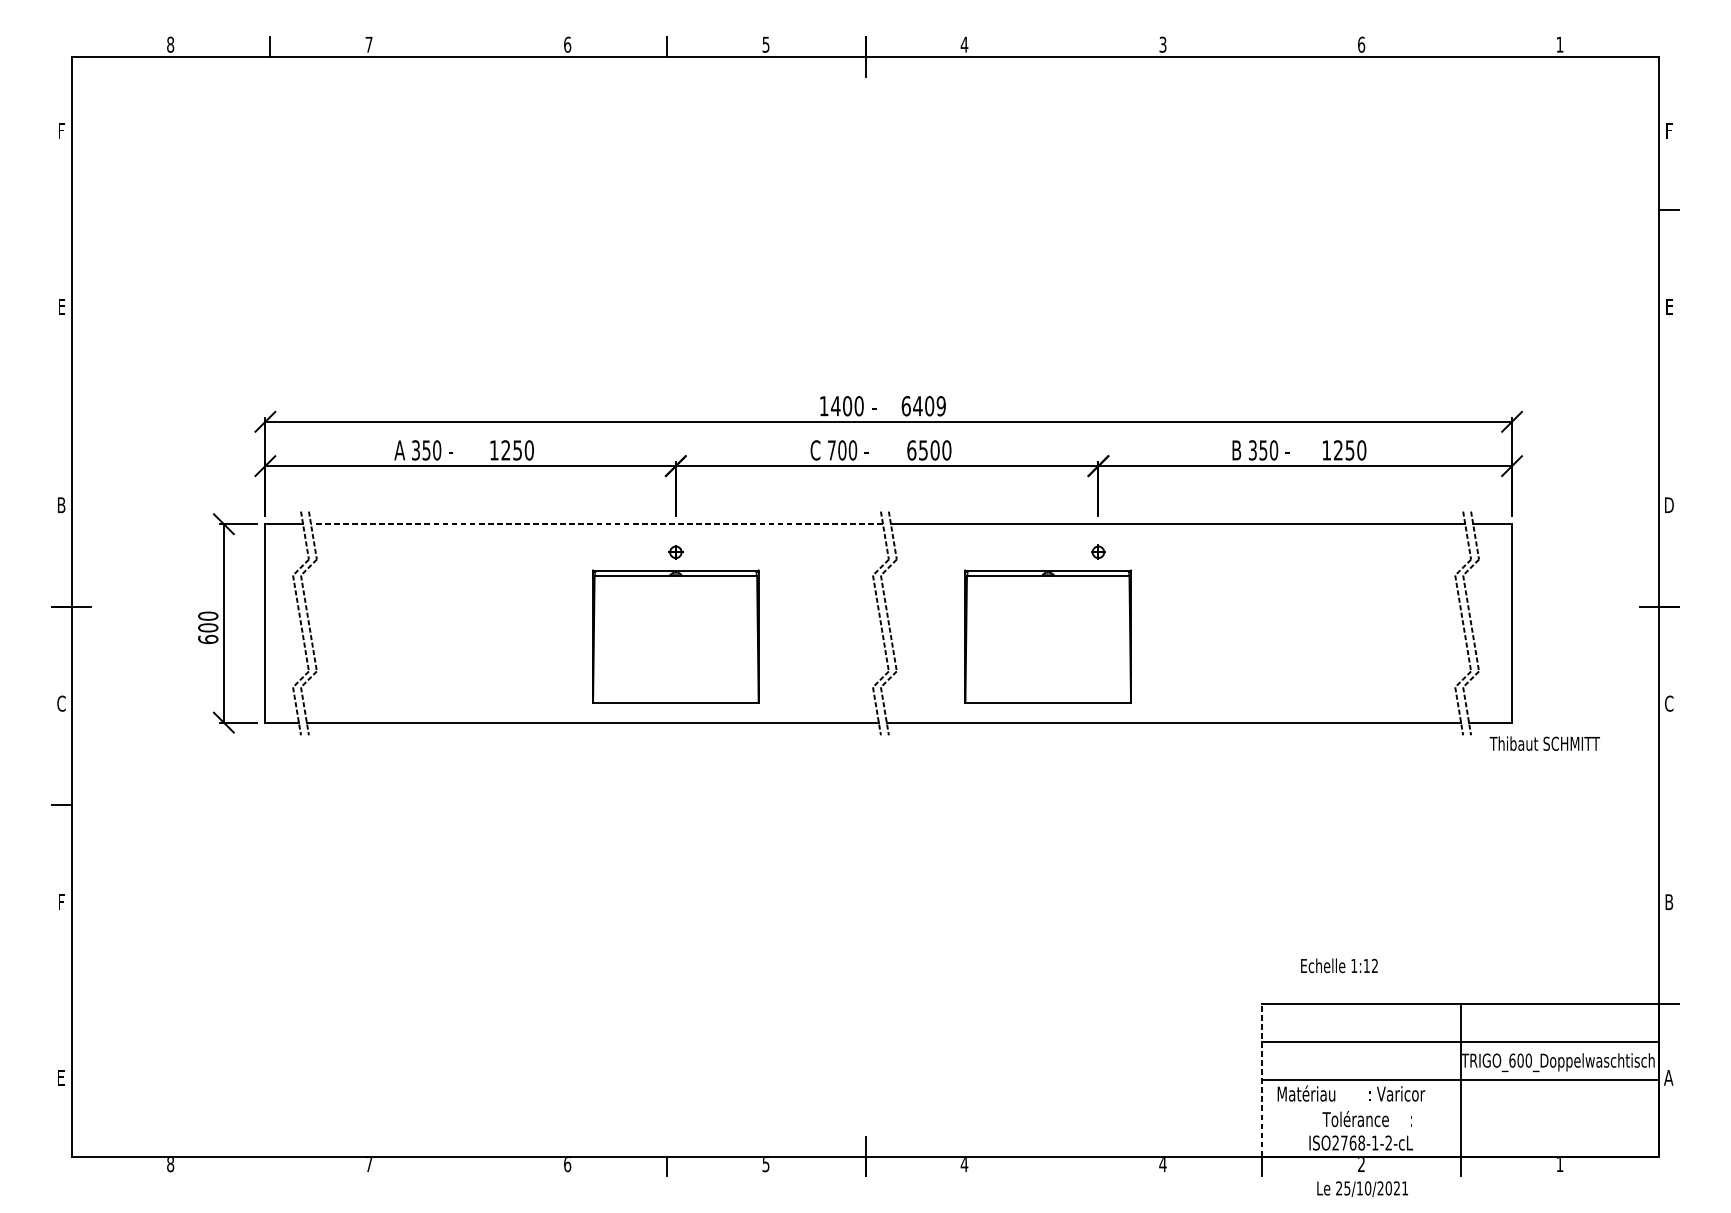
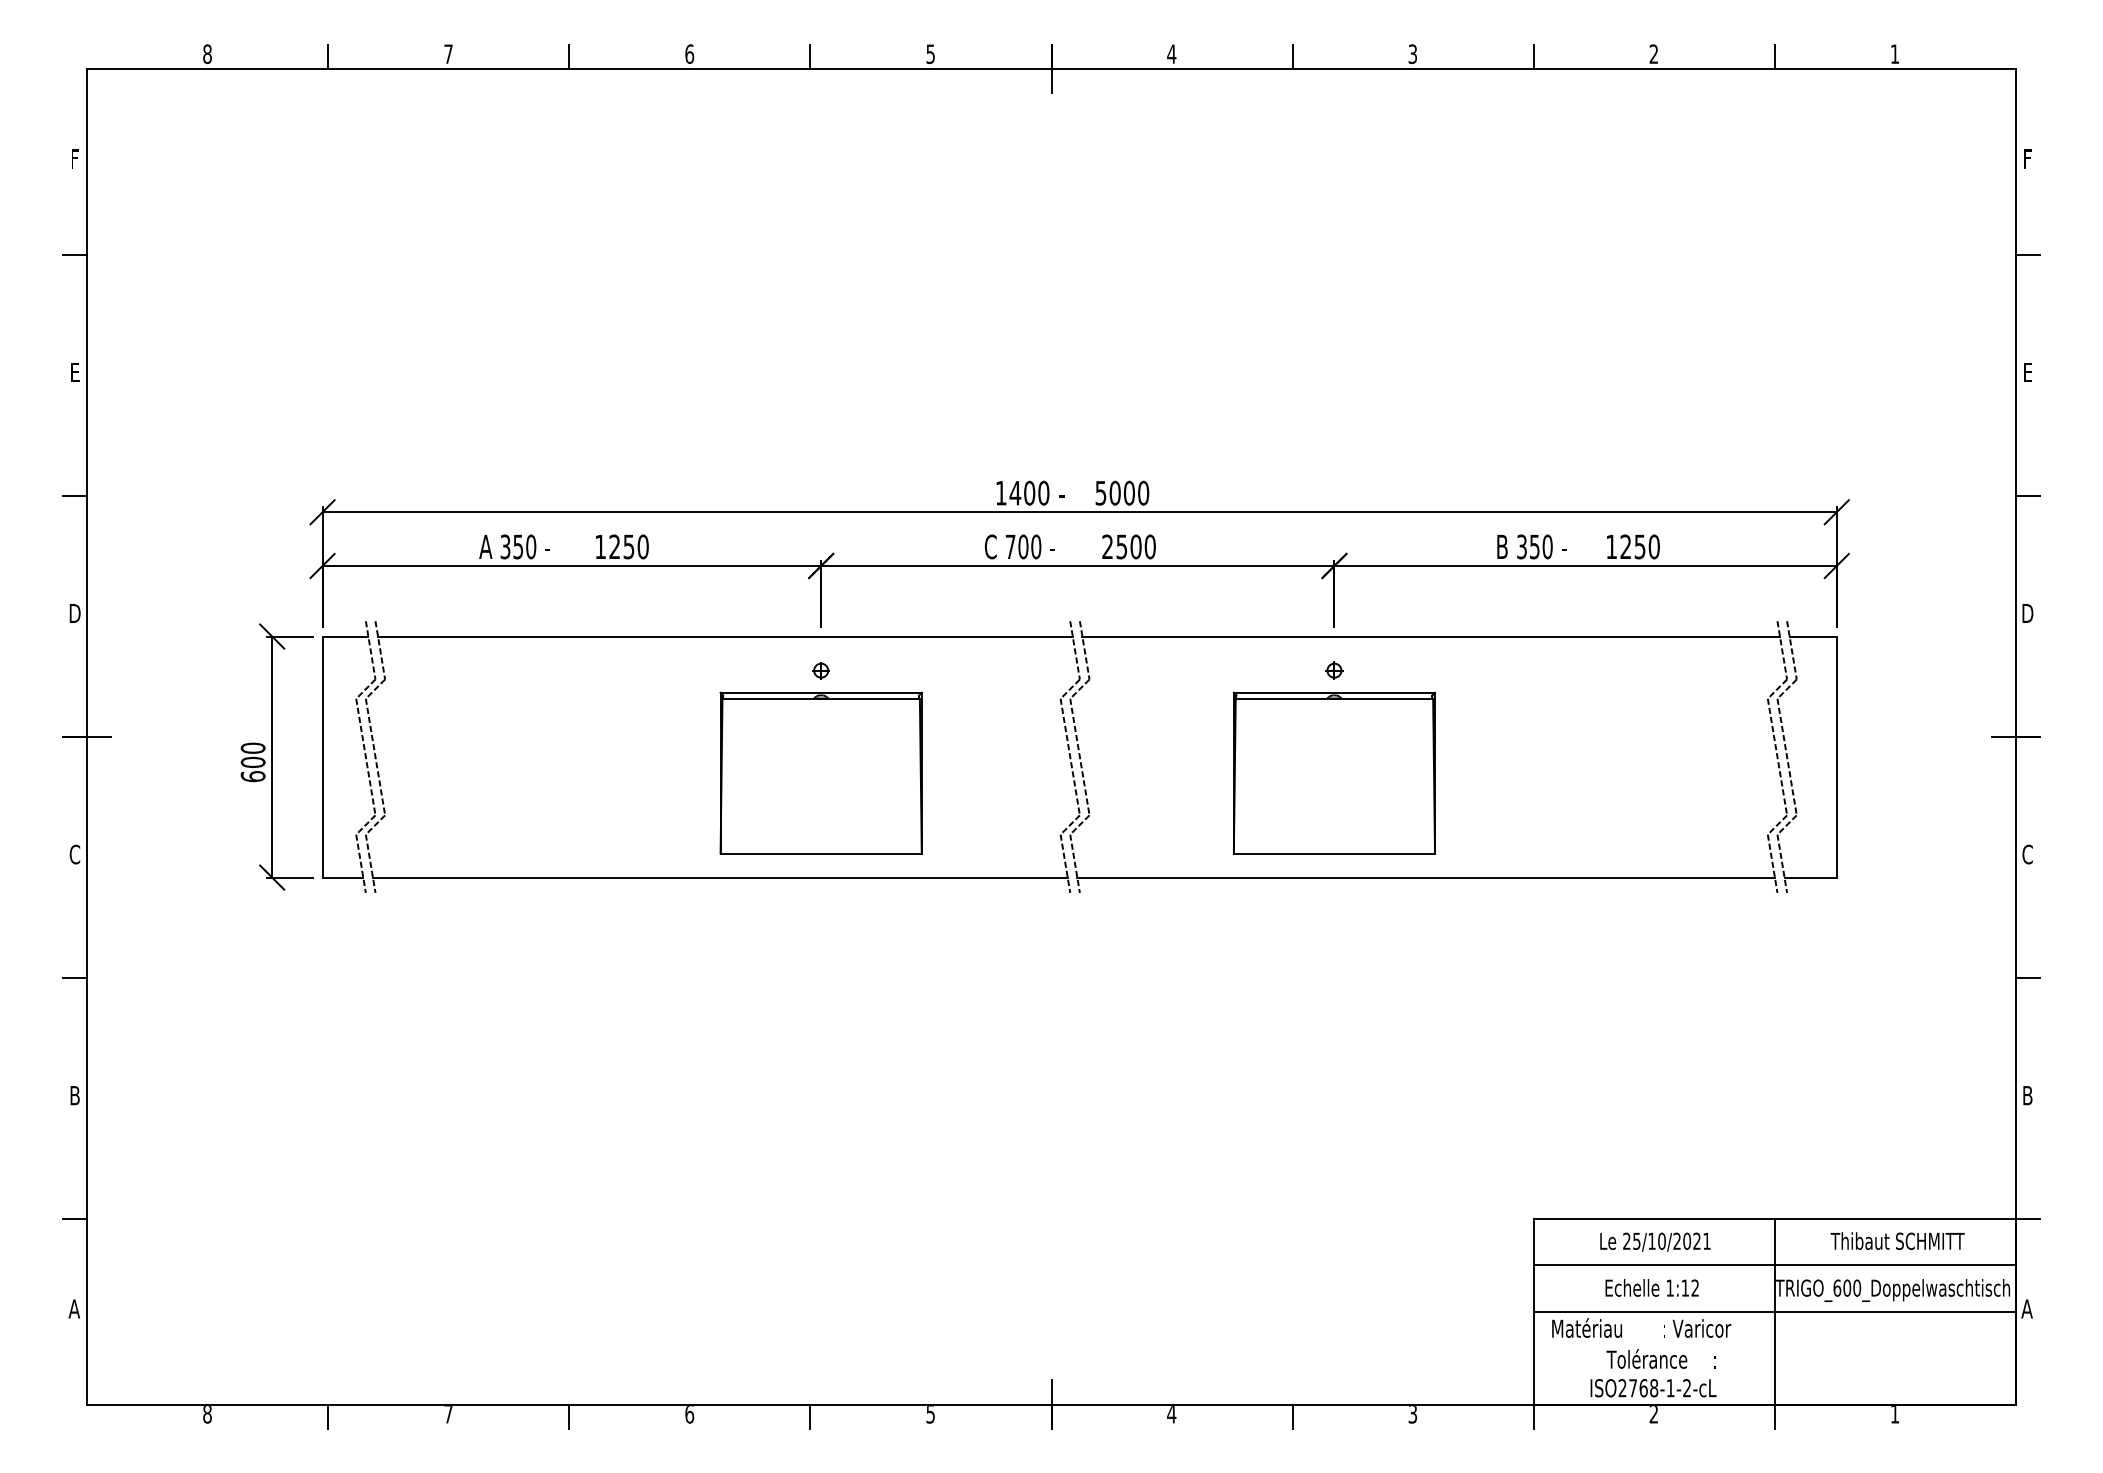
text: (1361, 44) -> (1653, 53), 6 -> 2
line: (468, 46) -> (569, 56), added
line: (1063, 46) -> (1292, 56), added
line: (1262, 46) -> (1533, 56), added
line: (1460, 46) -> (1774, 56), added
line: (61, 209) -> (75, 254), added
text: (923, 405) -> (1122, 492), 6409 -> 5000
line: (61, 408) -> (75, 495), added
line: (1669, 408) -> (2027, 495), added
text: (911, 450) -> (1107, 546), 6500 -> 2500
text: (61, 505) -> (74, 613), B -> D
line: (596, 524) -> (724, 636), dashed -> solid
part: (1048, 636) -> (1334, 772), moved
text: (1544, 743) -> (1897, 1240), moved
line: (1669, 804) -> (2027, 977), added
text: (61, 902) -> (74, 1095), F -> B
text: (1338, 965) -> (1651, 1287), moved
line: (61, 1003) -> (75, 1218), added
text: (61, 1077) -> (74, 1308), E -> A
line: (1262, 1079) -> (1533, 1311), dashed -> solid
text: (1162, 1164) -> (1412, 1414), 4 -> 3
line: (270, 1166) -> (328, 1416), added
line: (468, 1166) -> (569, 1416), added
line: (1063, 1166) -> (1292, 1416), added
text: (1362, 1188) -> (1655, 1241), moved

